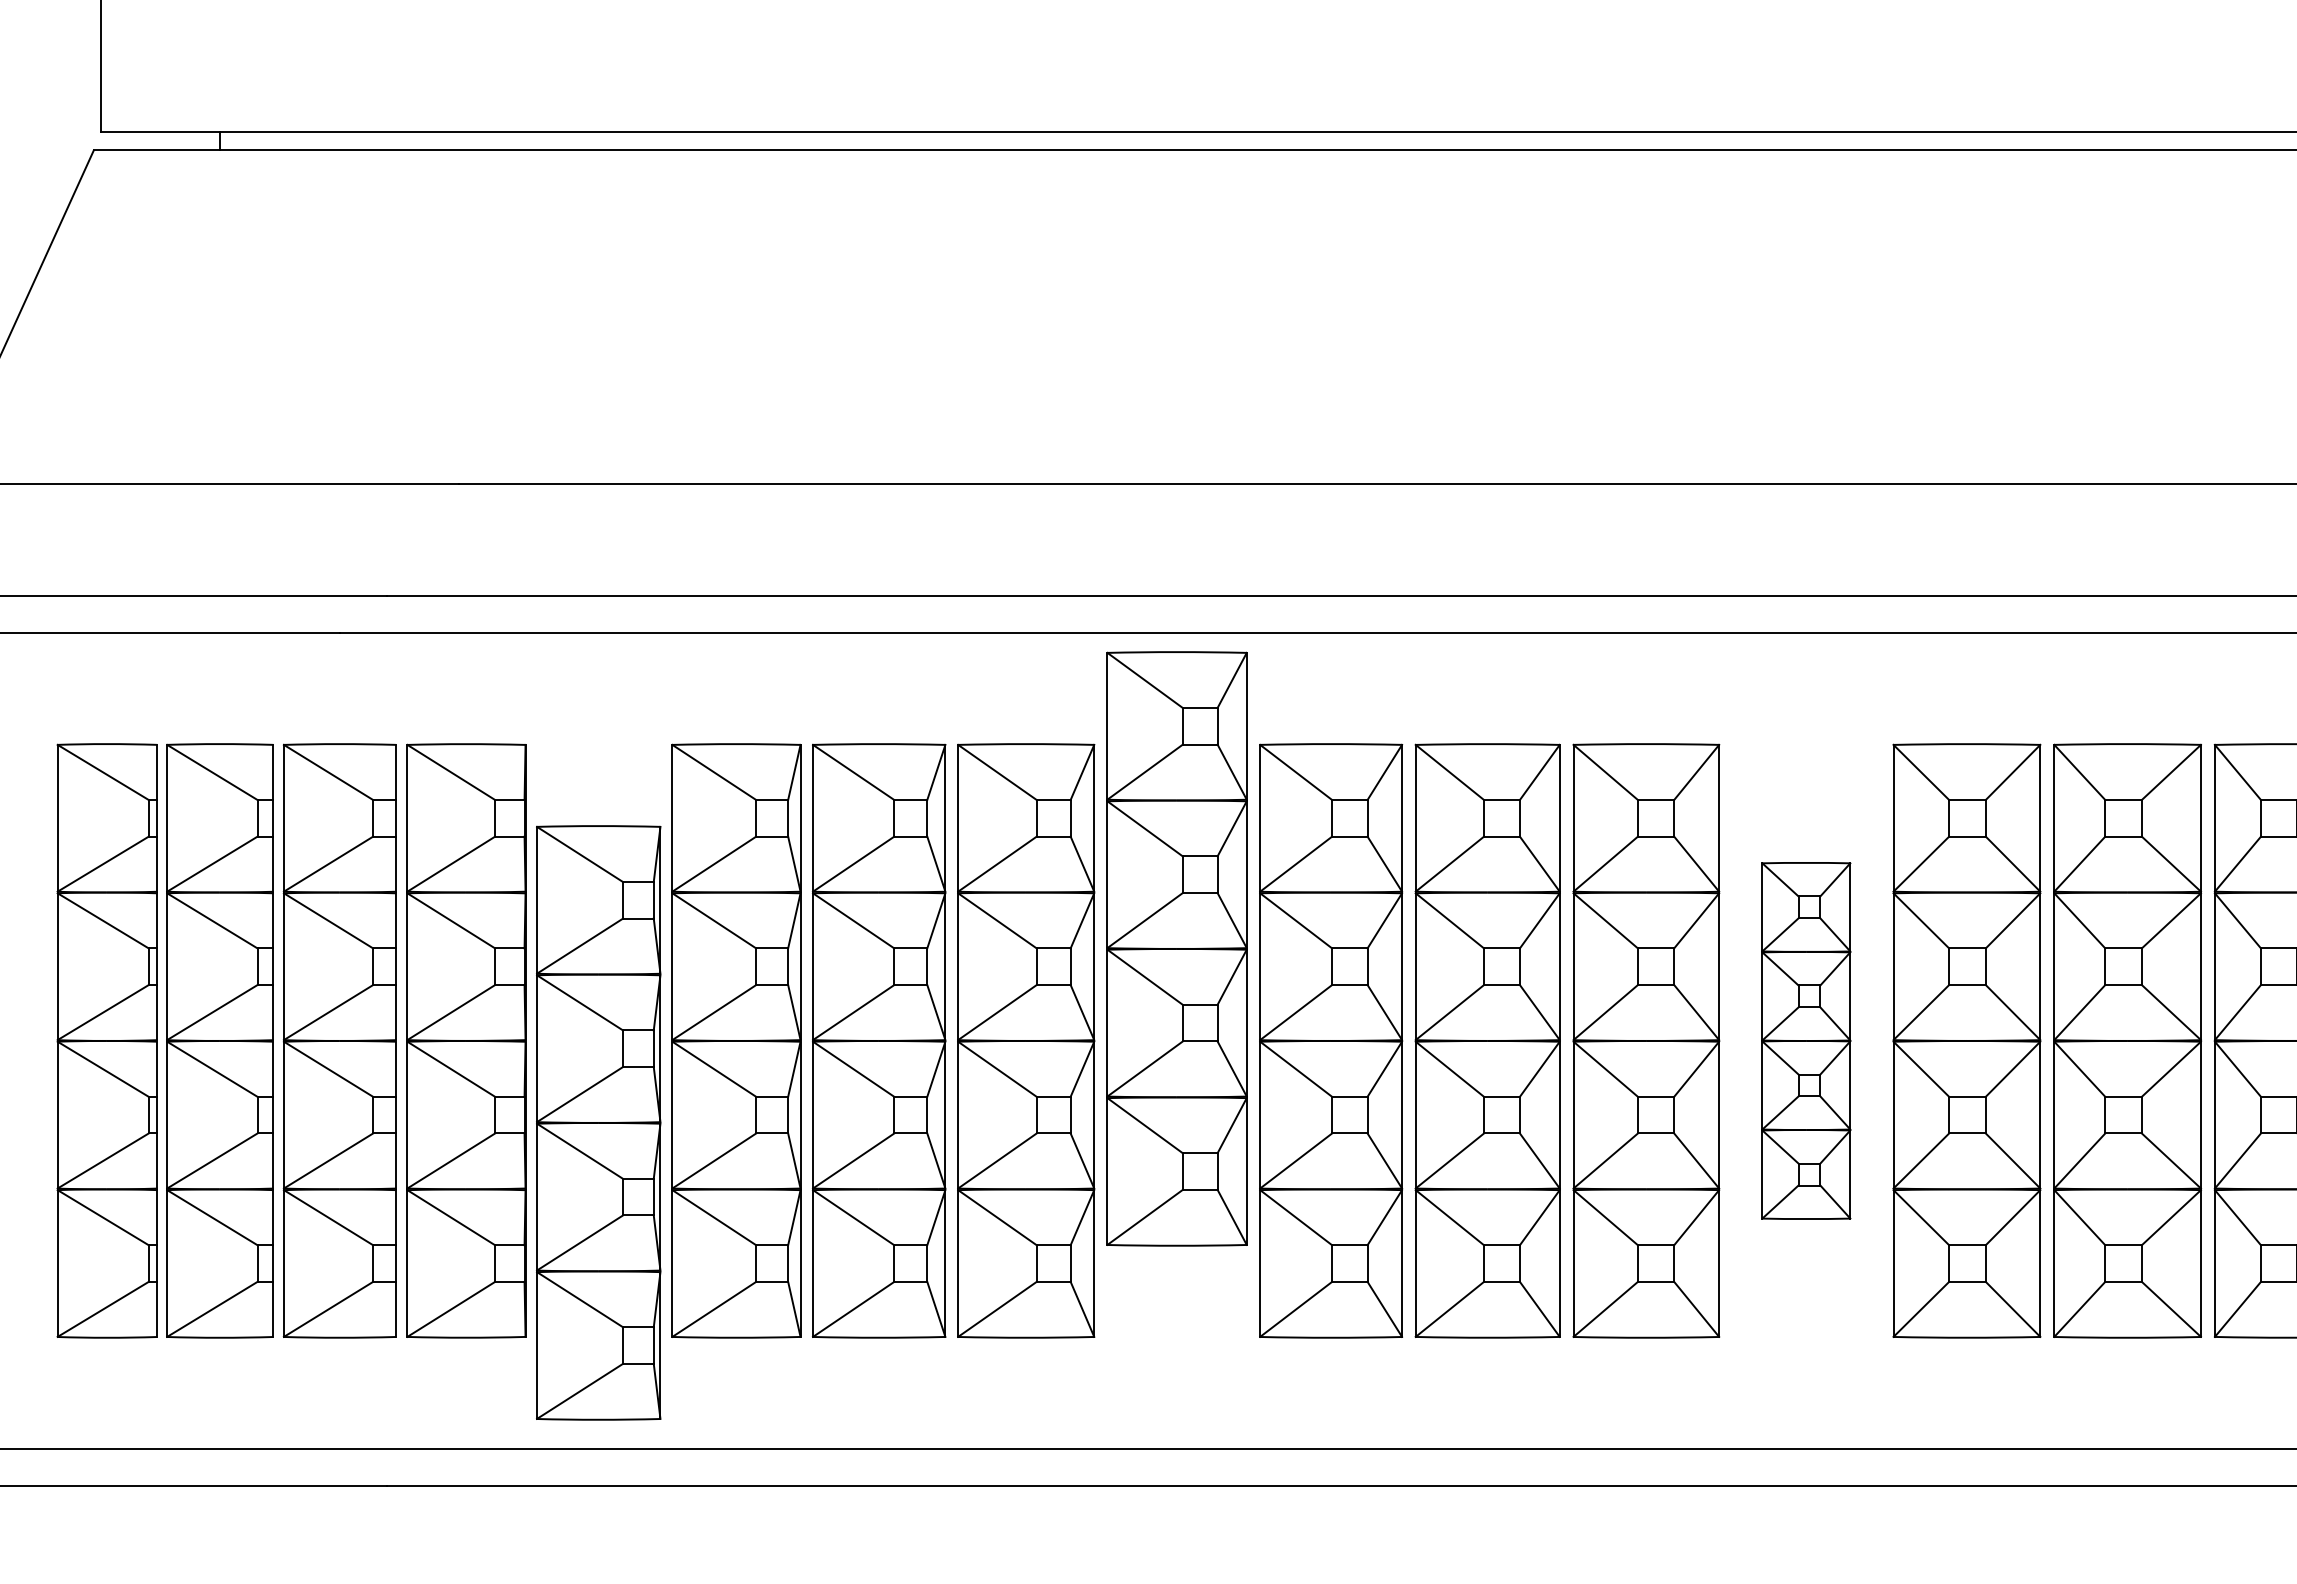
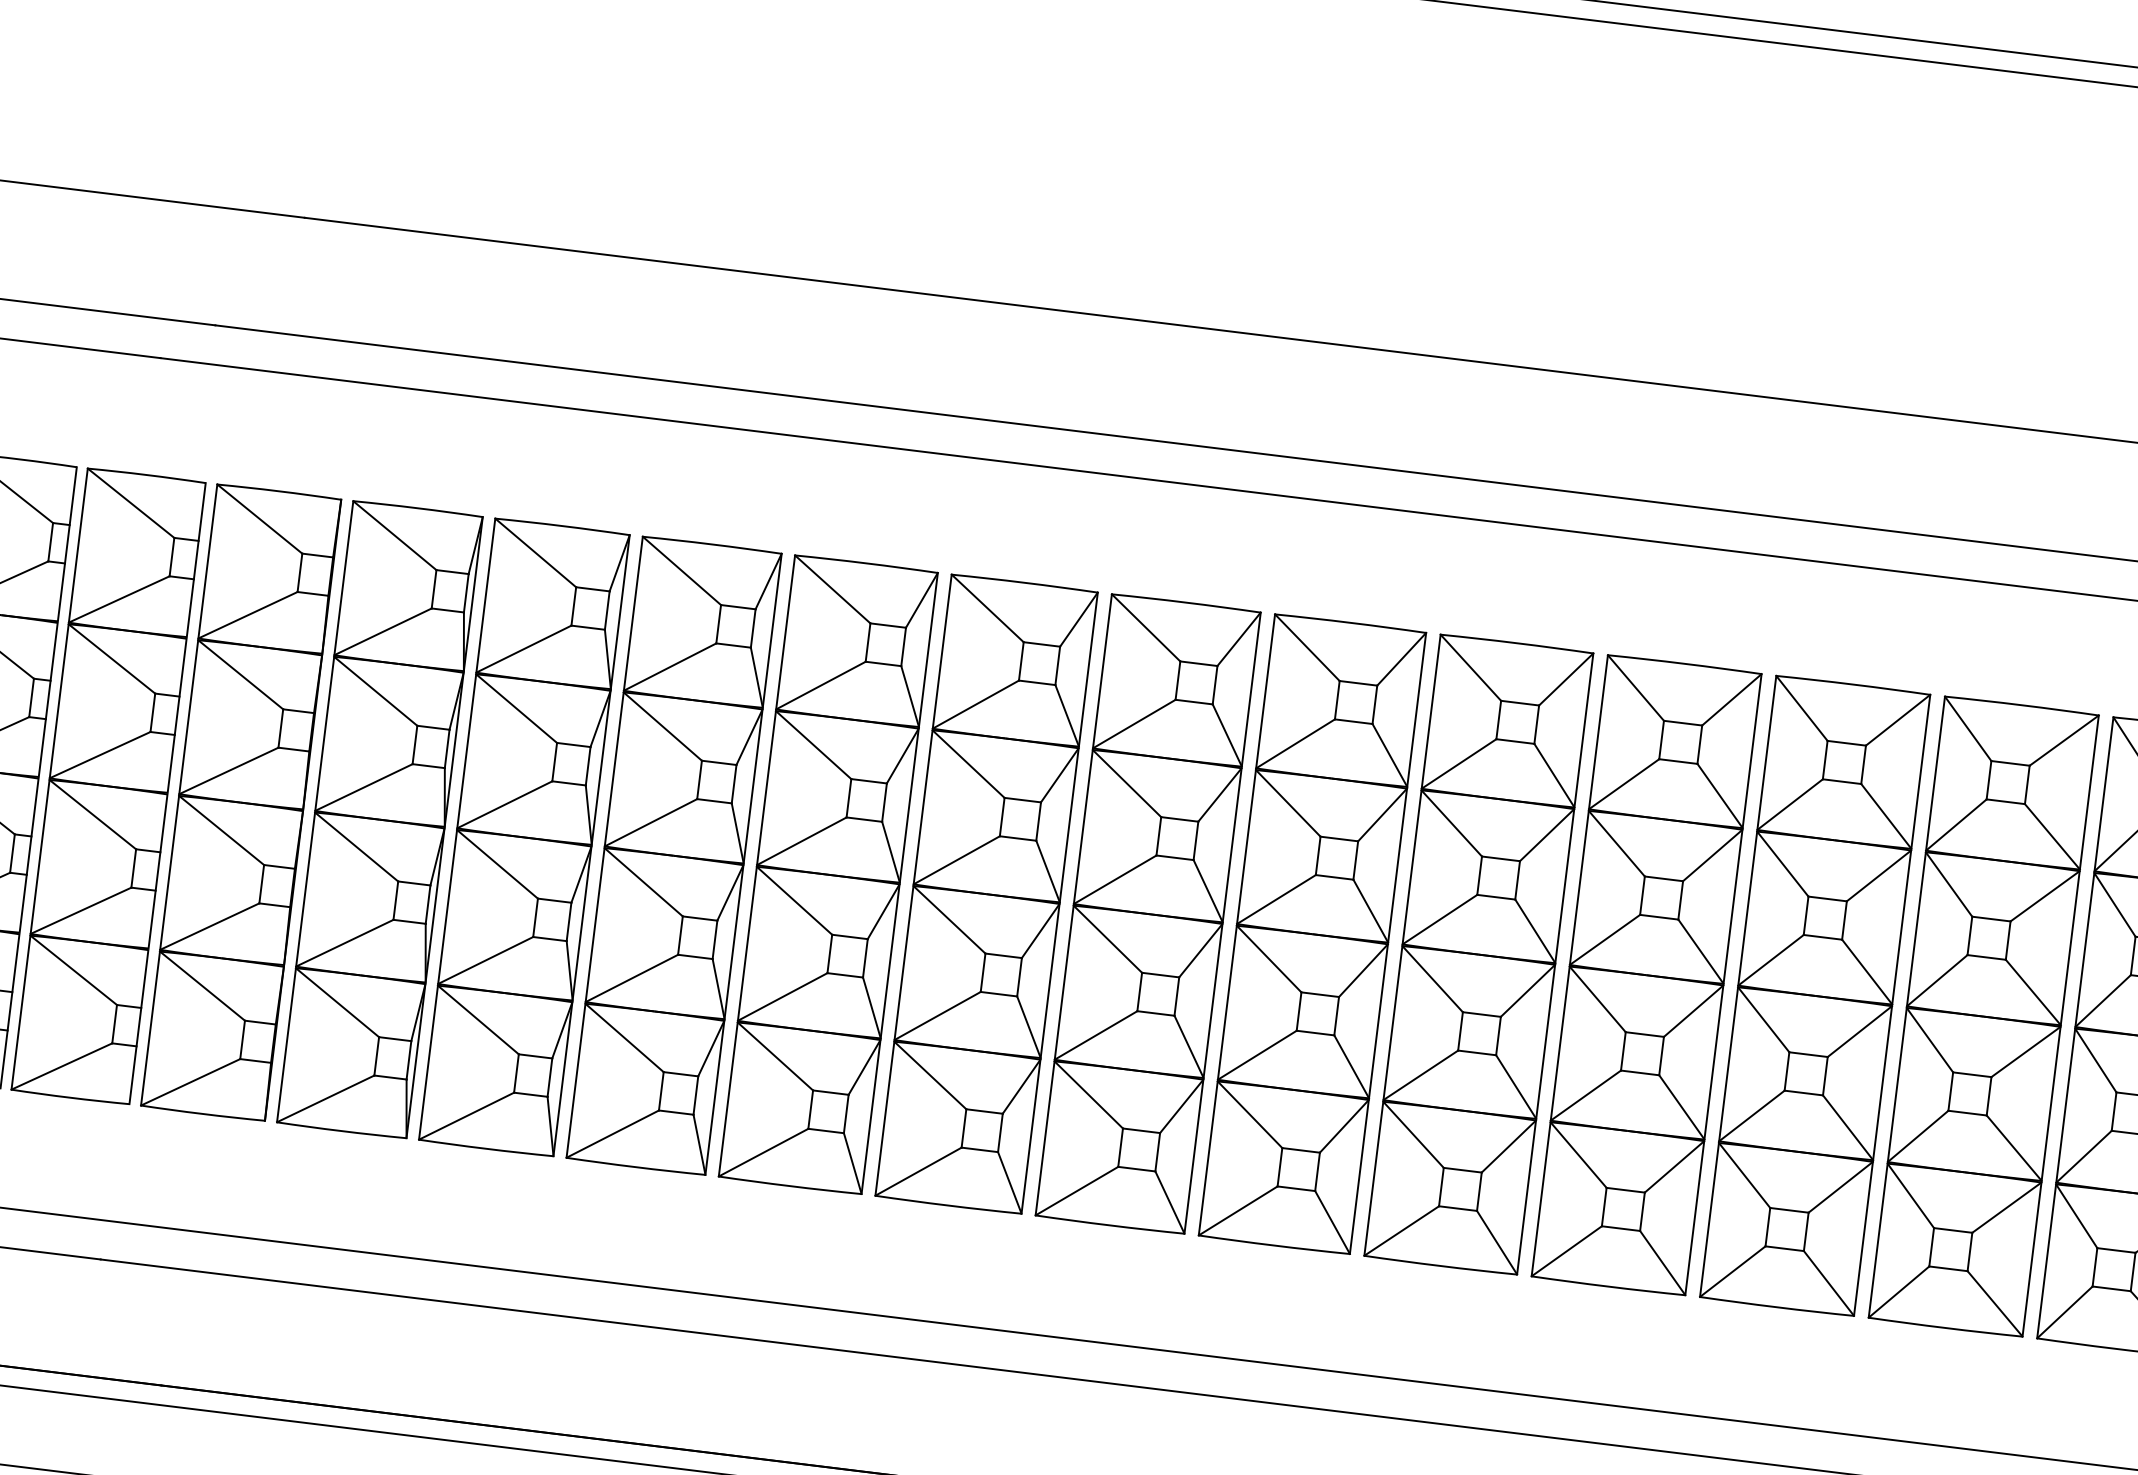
part: (1176, 948) -> (986, 893), moved
part: (1806, 1040) -> (1646, 974), size x1.67
part: (598, 1122) -> (379, 819), moved

